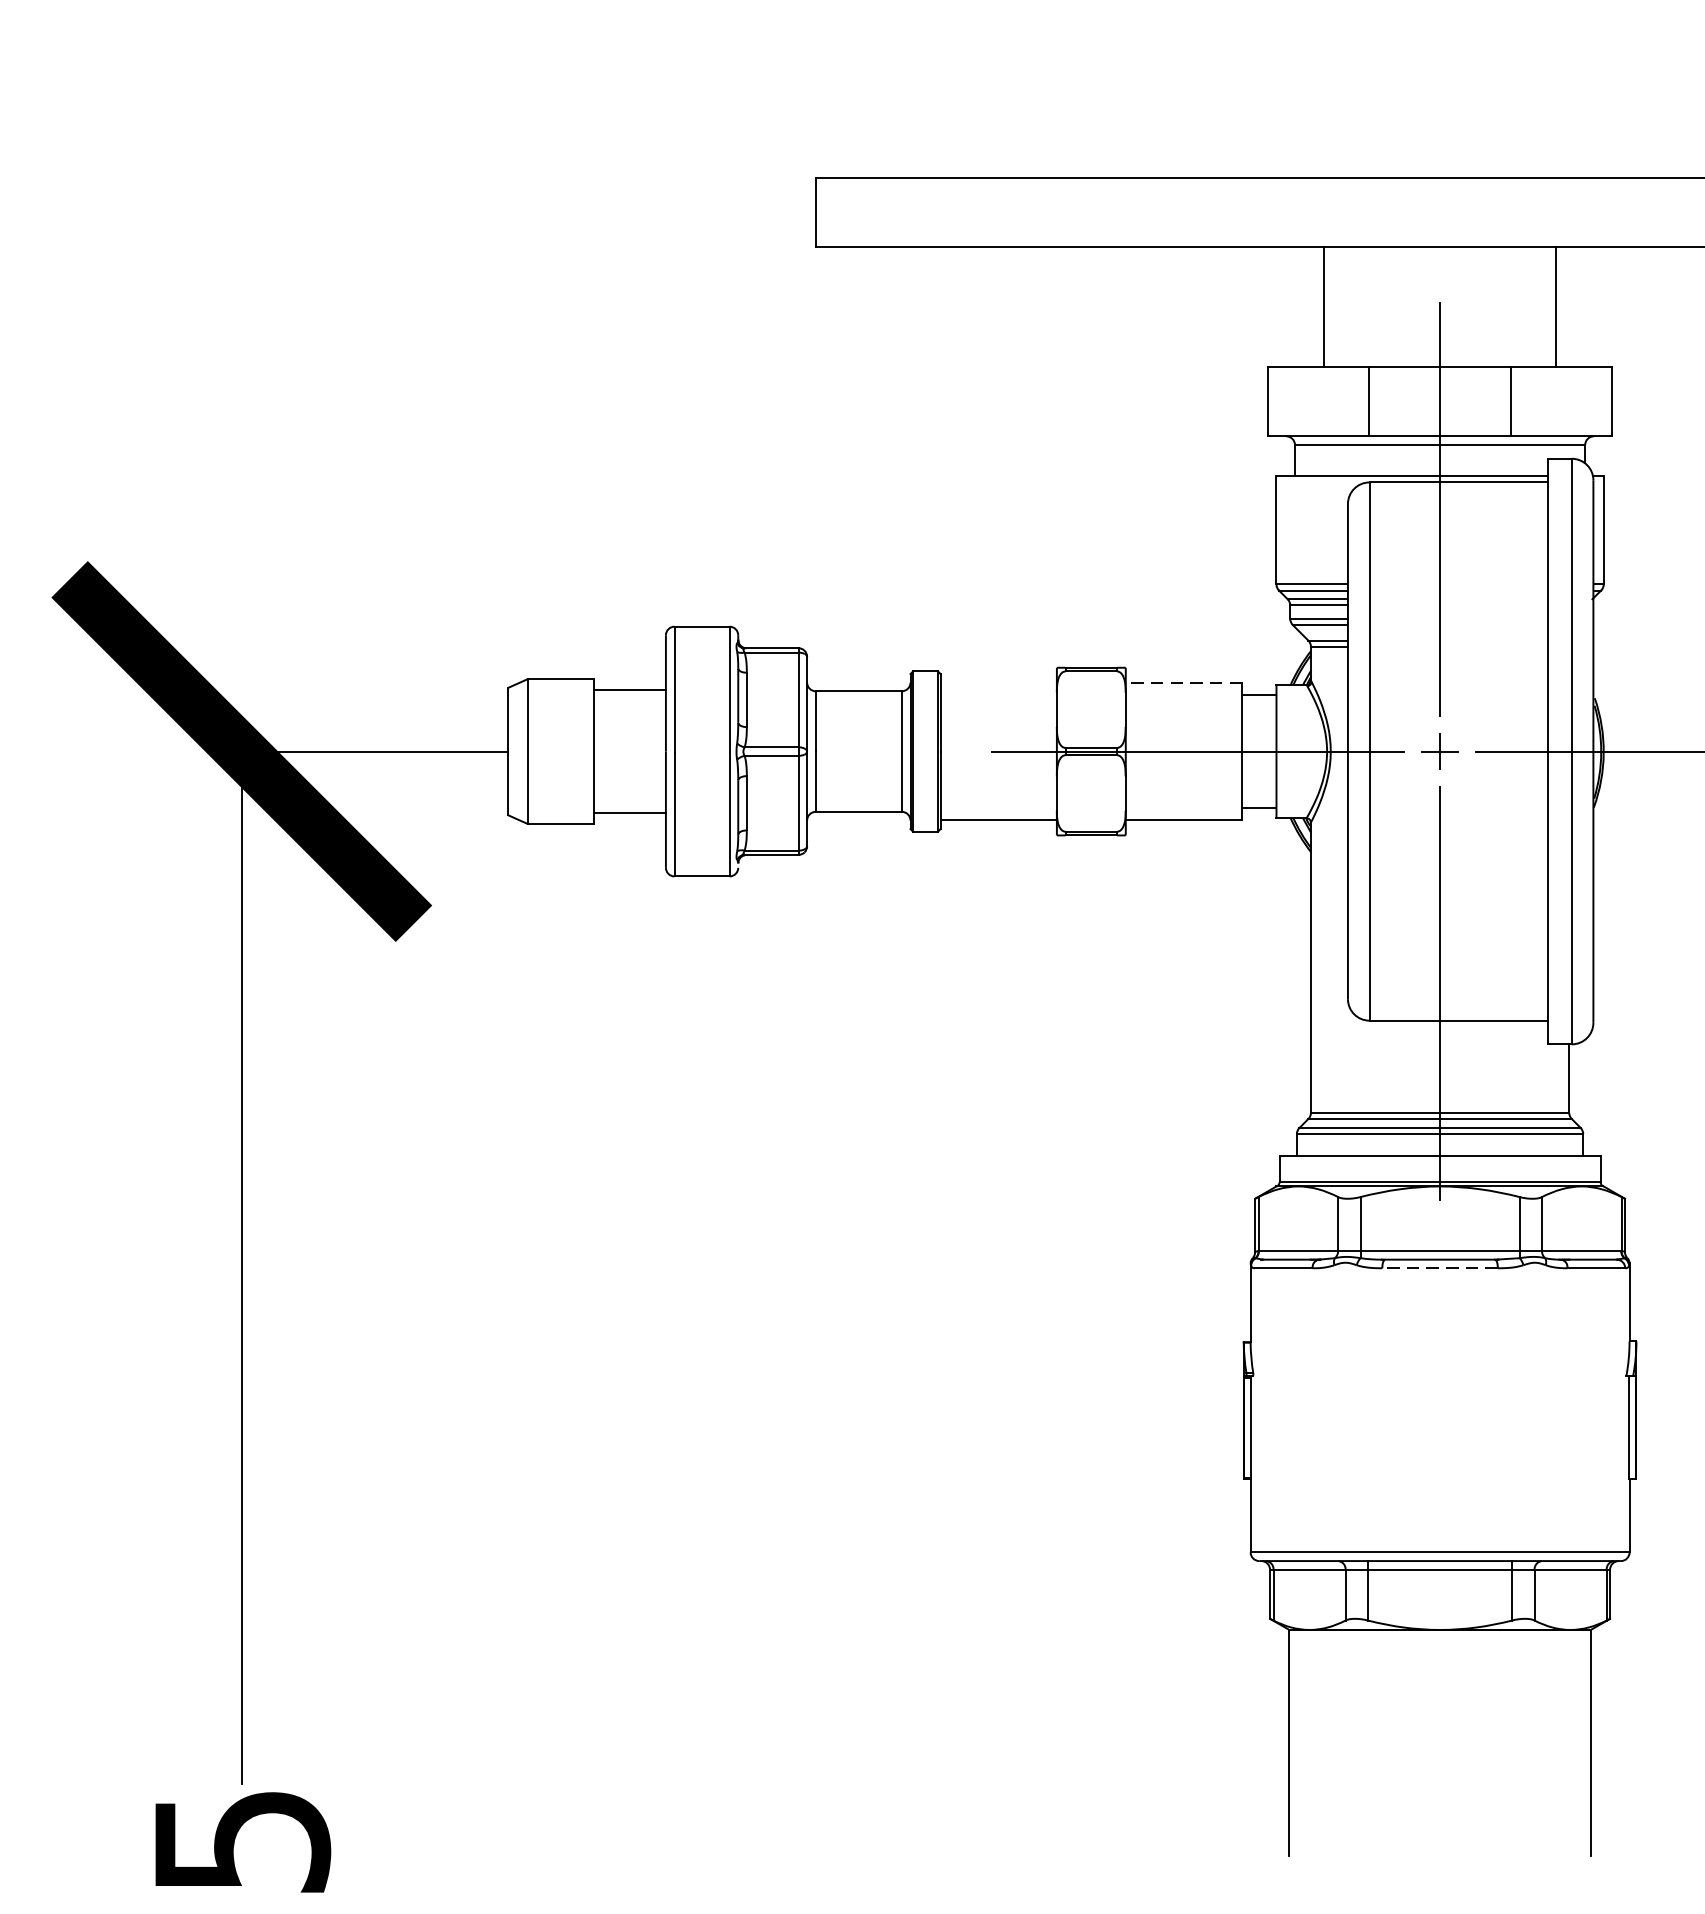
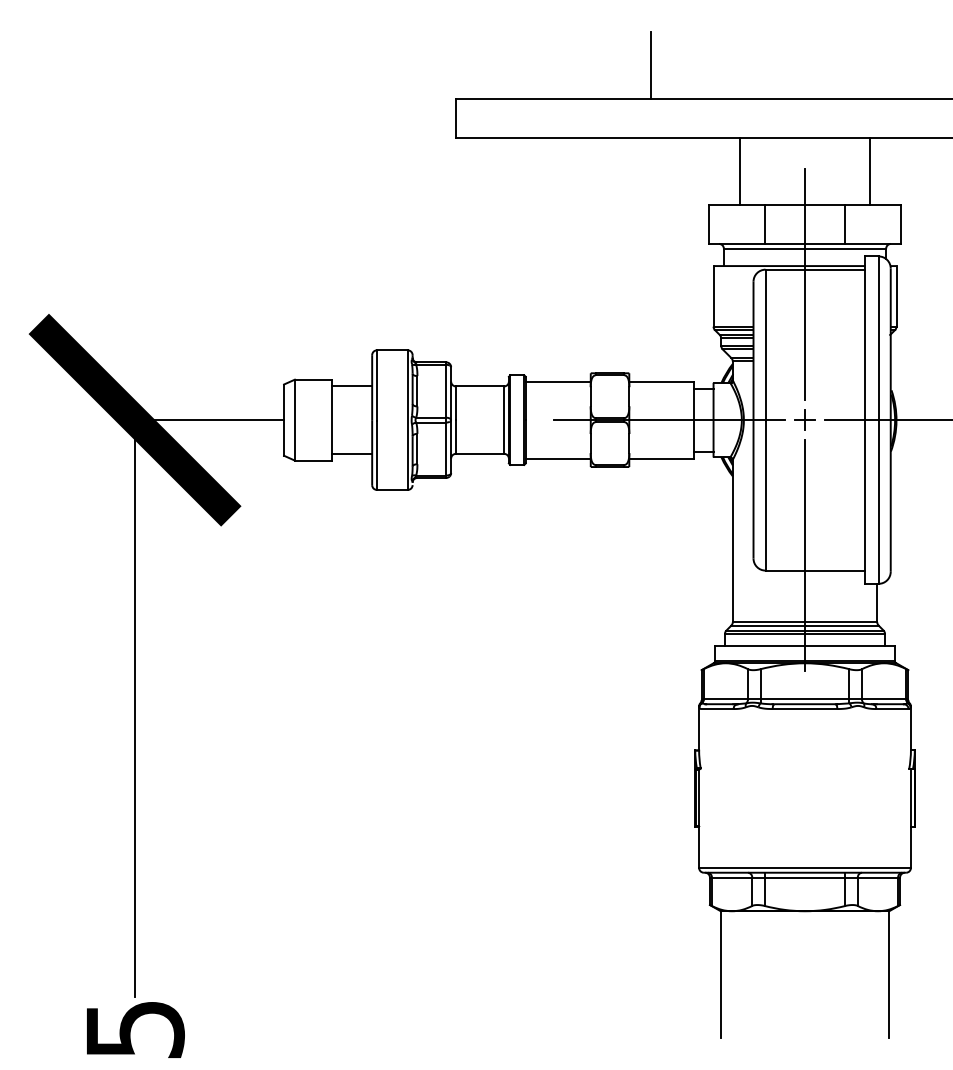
line: (1163, 117) -> (650, 65), added
line: (997, 682) -> (557, 381), added
line: (1183, 682) -> (661, 381), dashed -> solid
line: (1439, 1269) -> (804, 709), dashed -> solid

